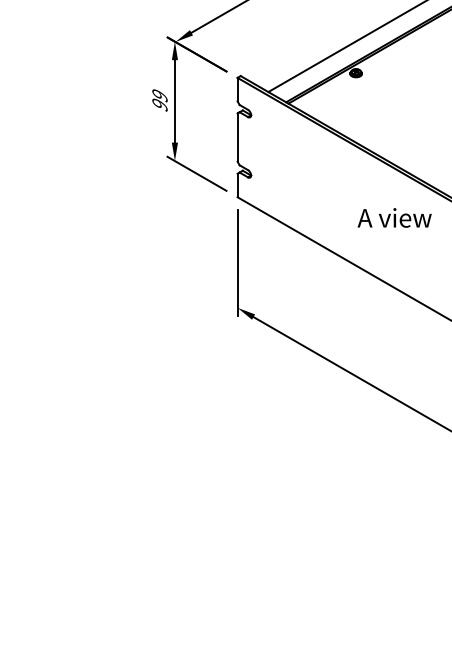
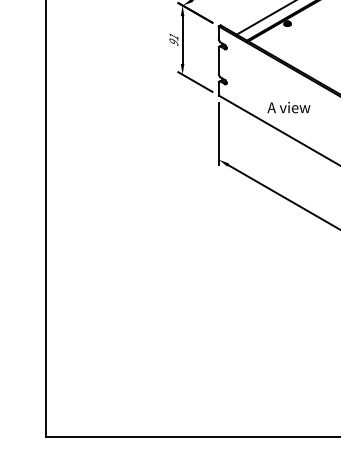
text: (159, 95) -> (173, 36), 99 -> 91
text: (393, 217) -> (288, 107), moved

